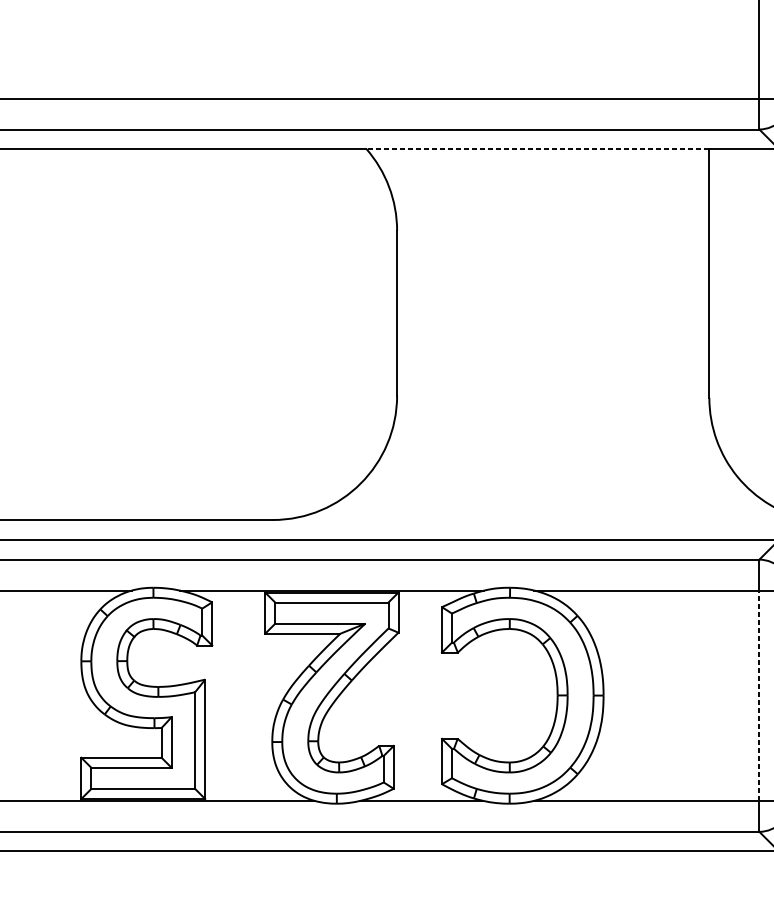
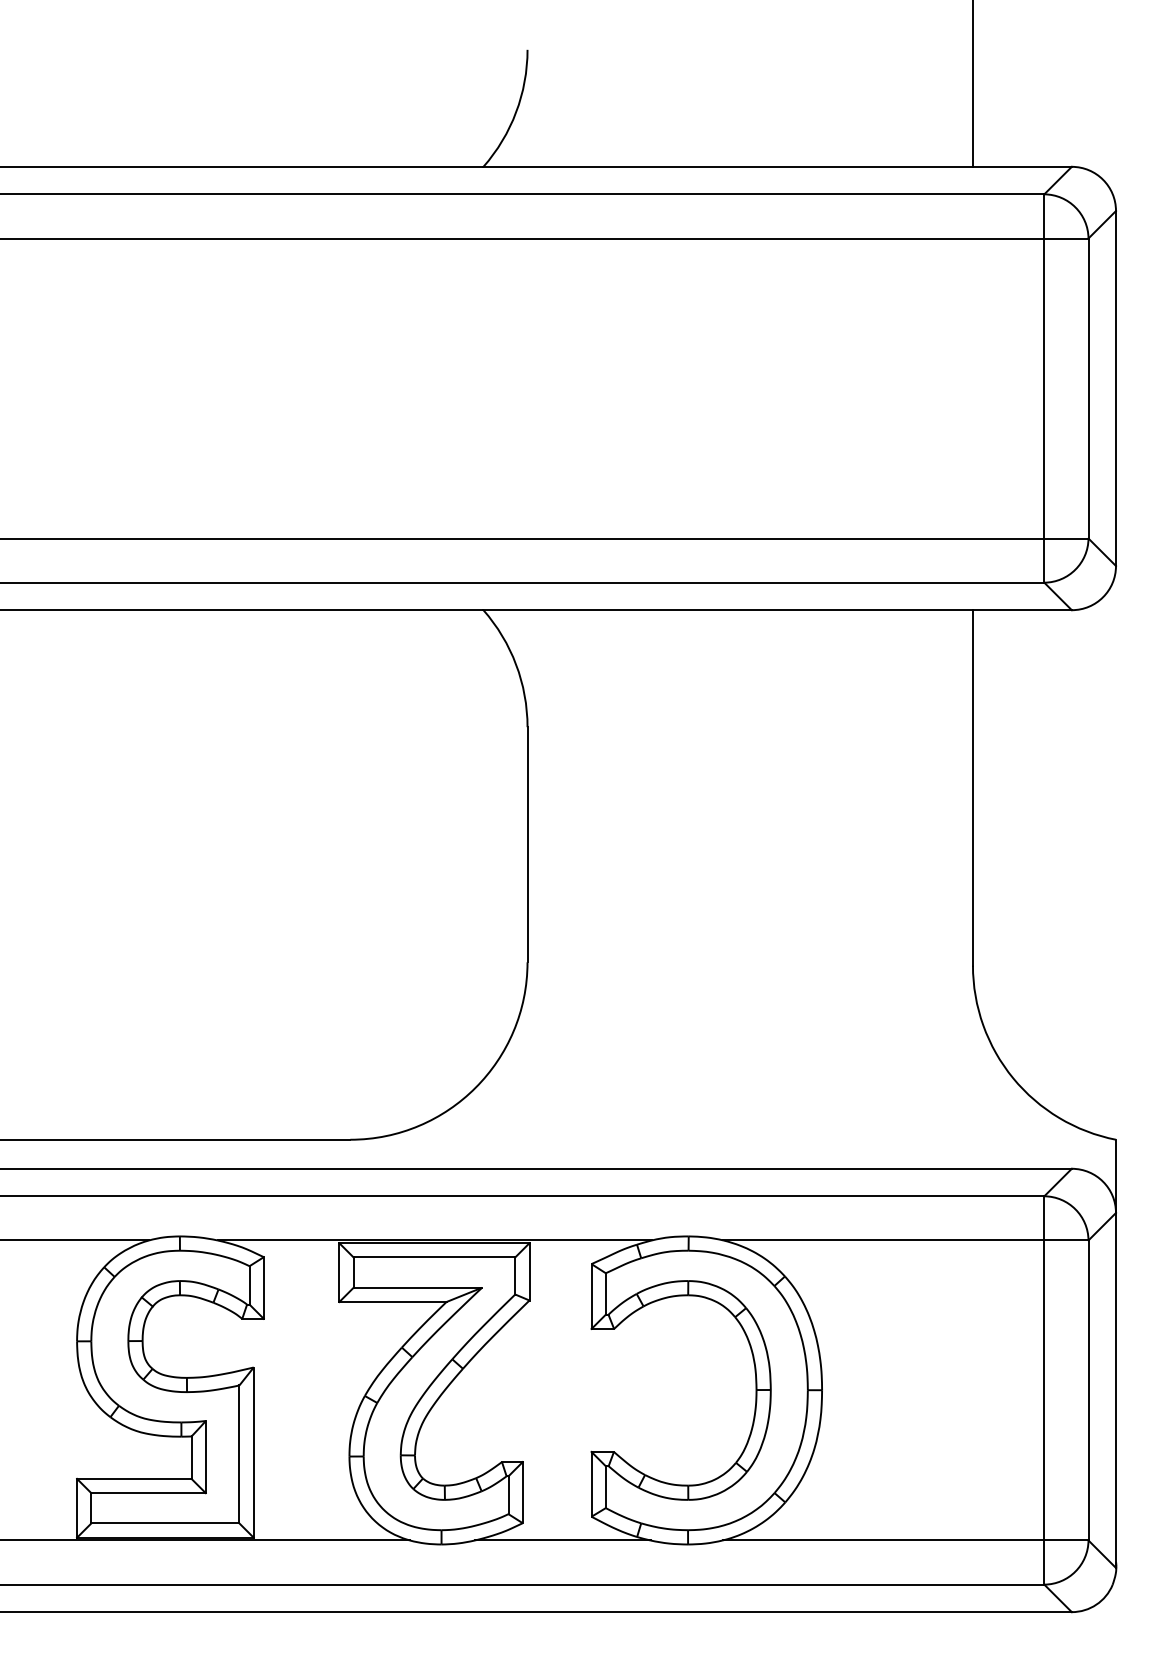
line: (537, 148) -> (728, 610), dashed -> solid
line: (759, 695) -> (1044, 1389), dashed -> solid

